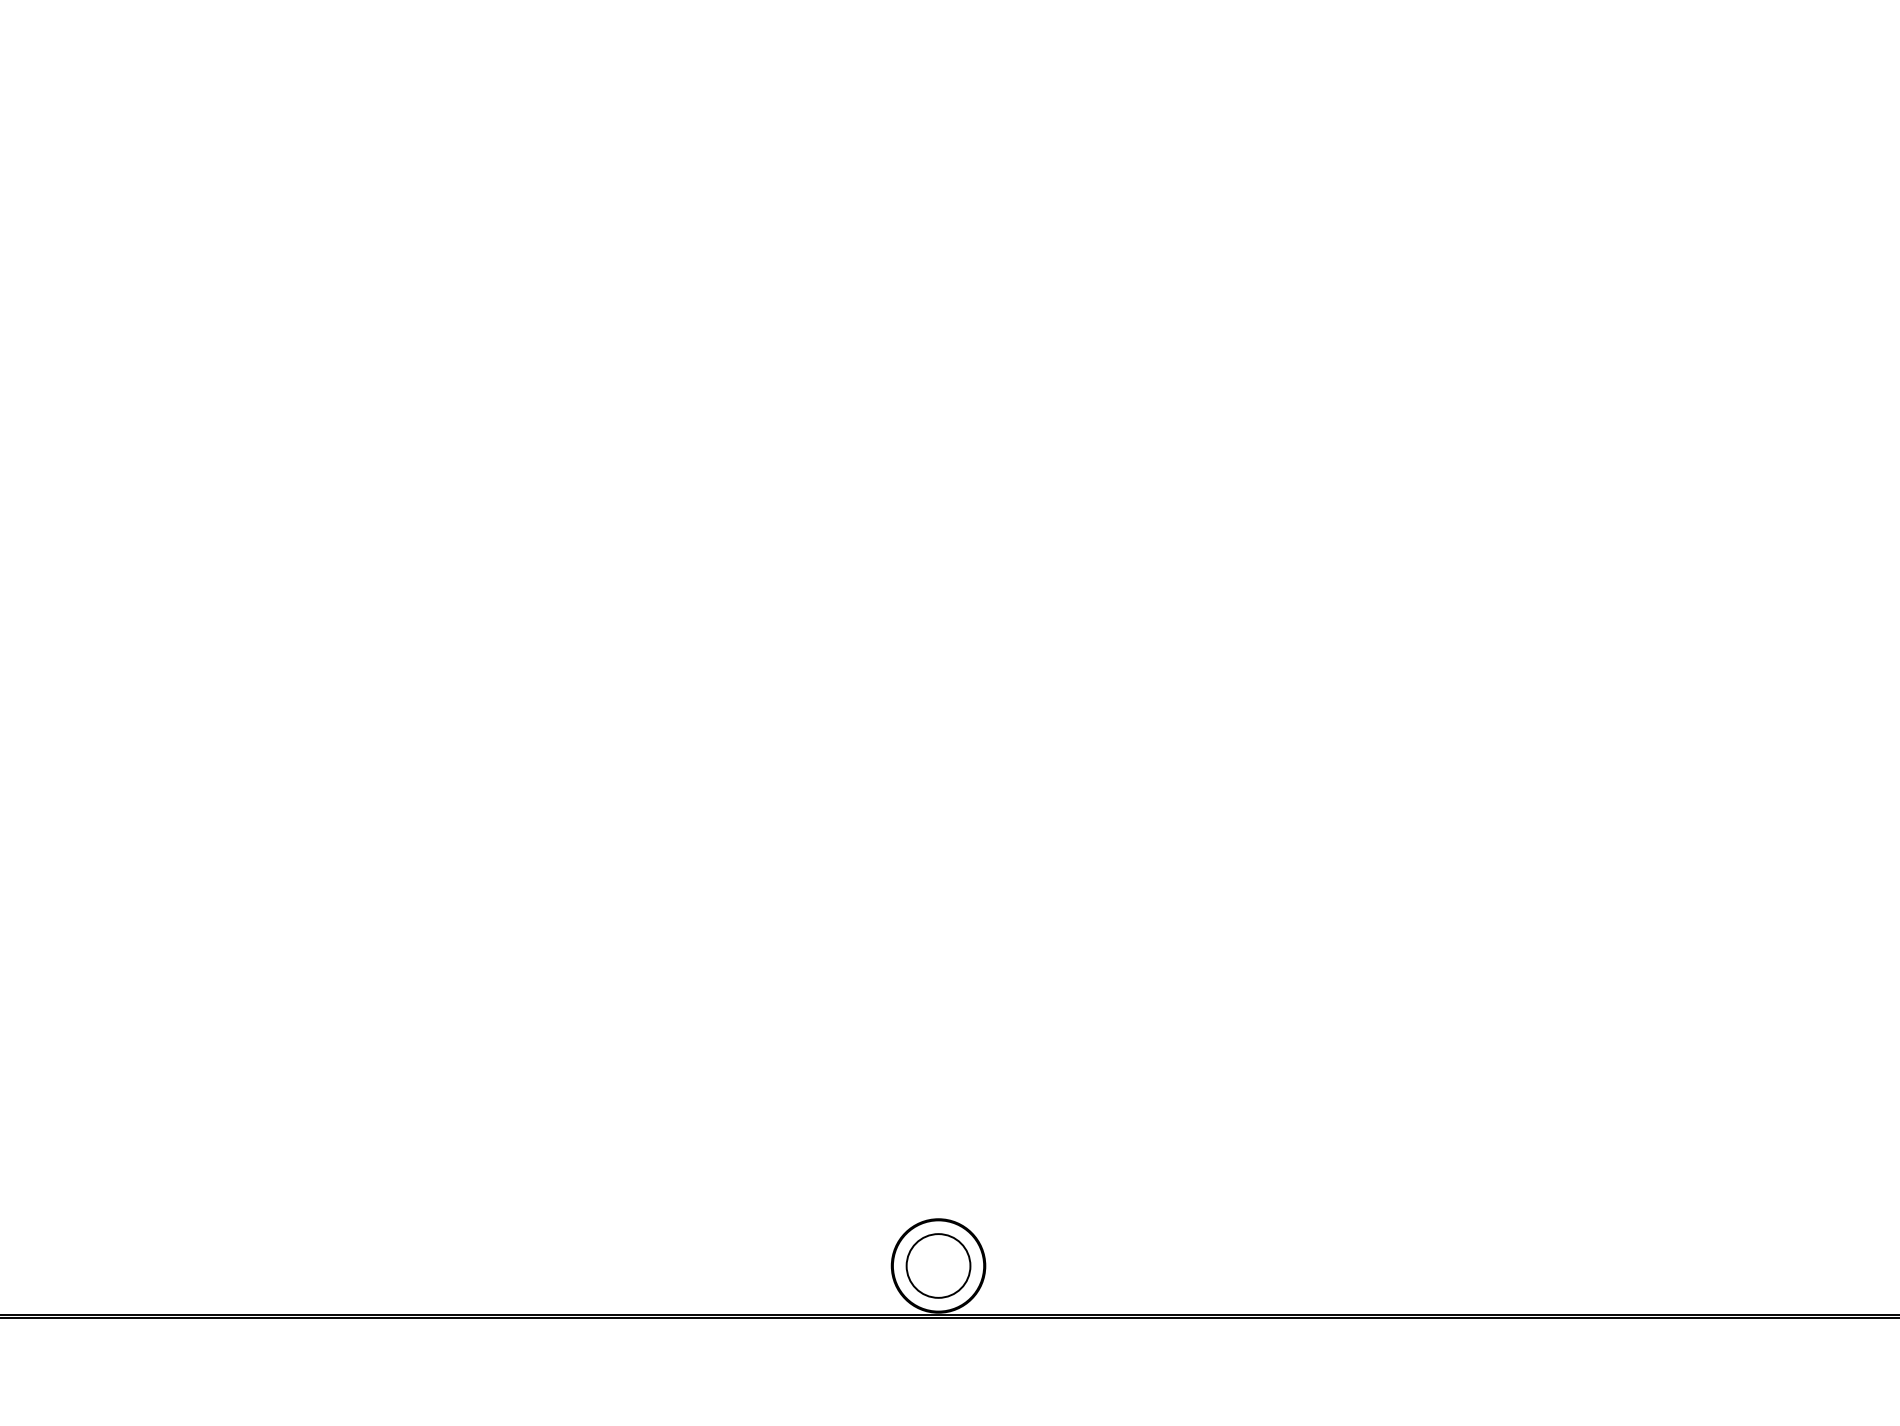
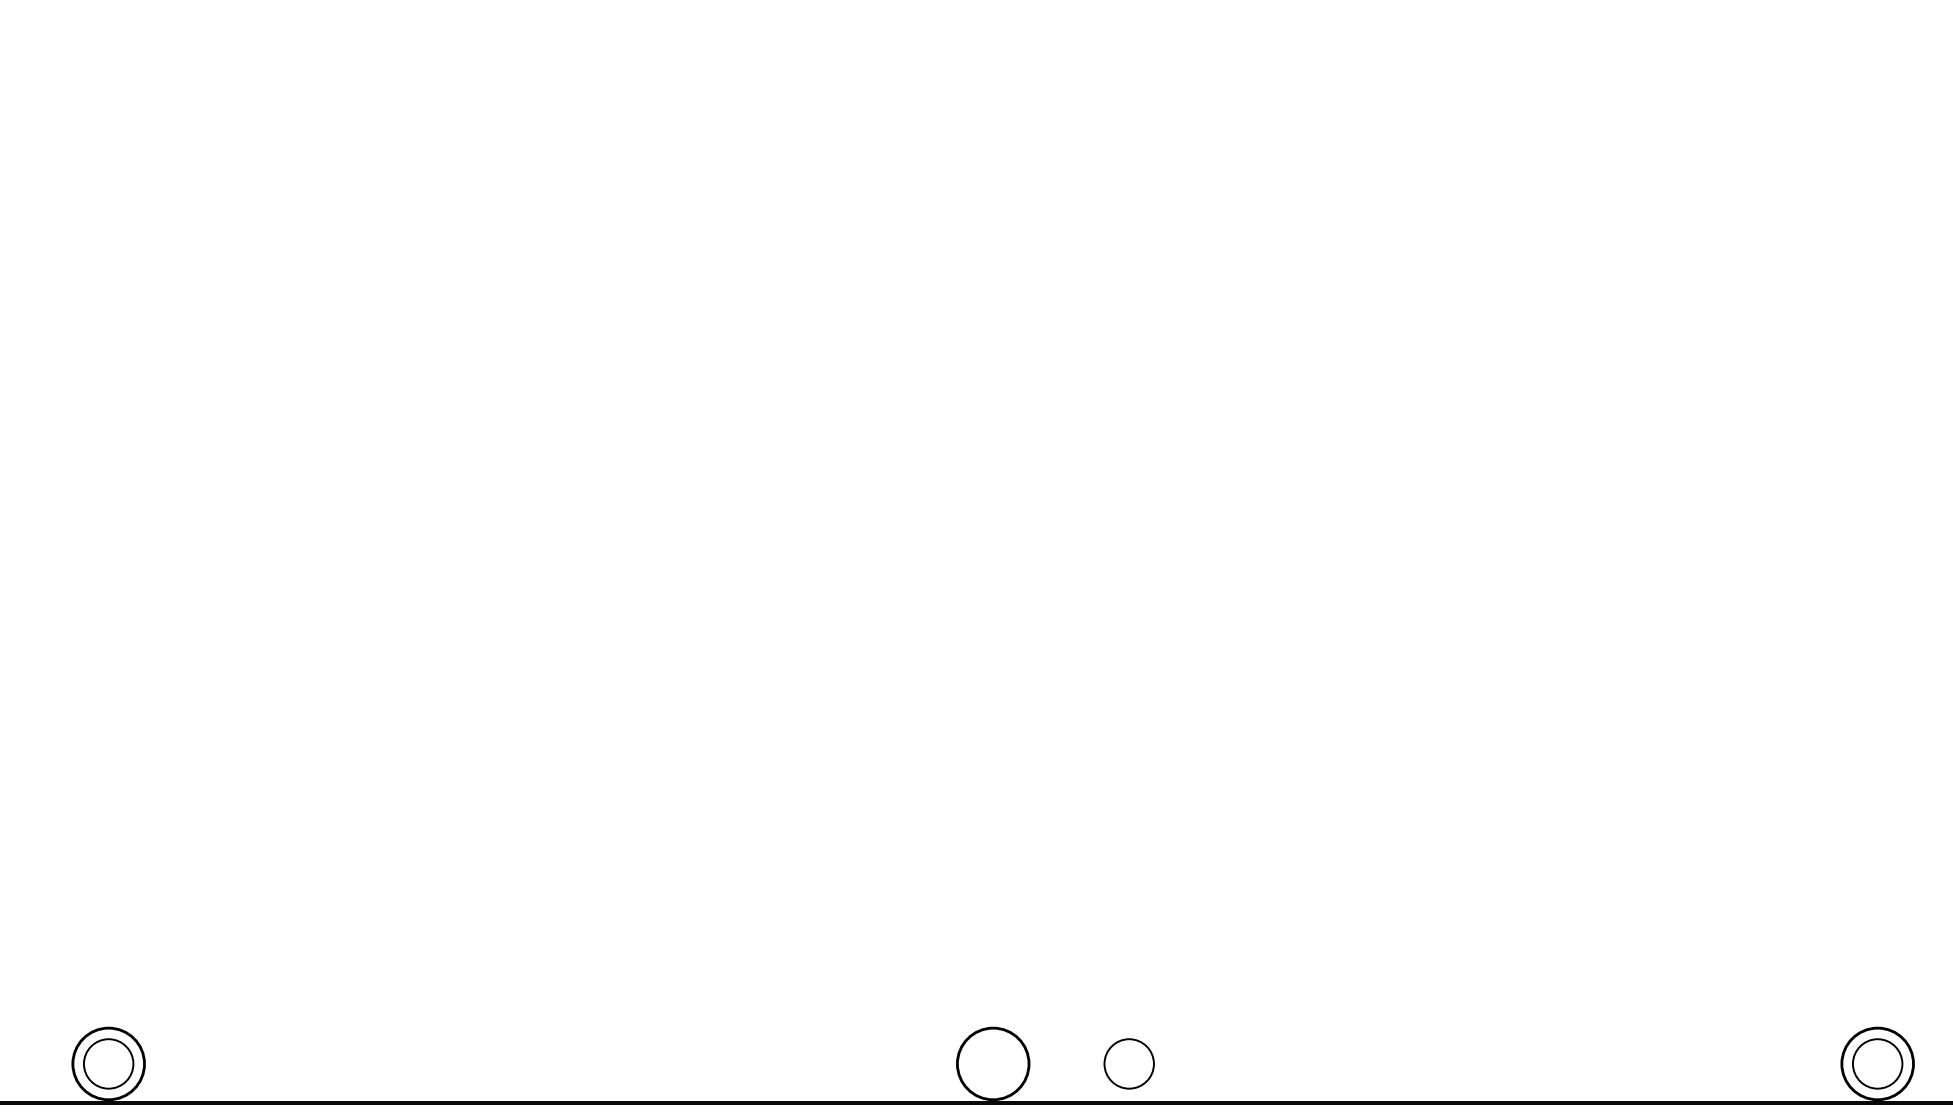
circle: (937, 1265) -> (1128, 1063), moved

